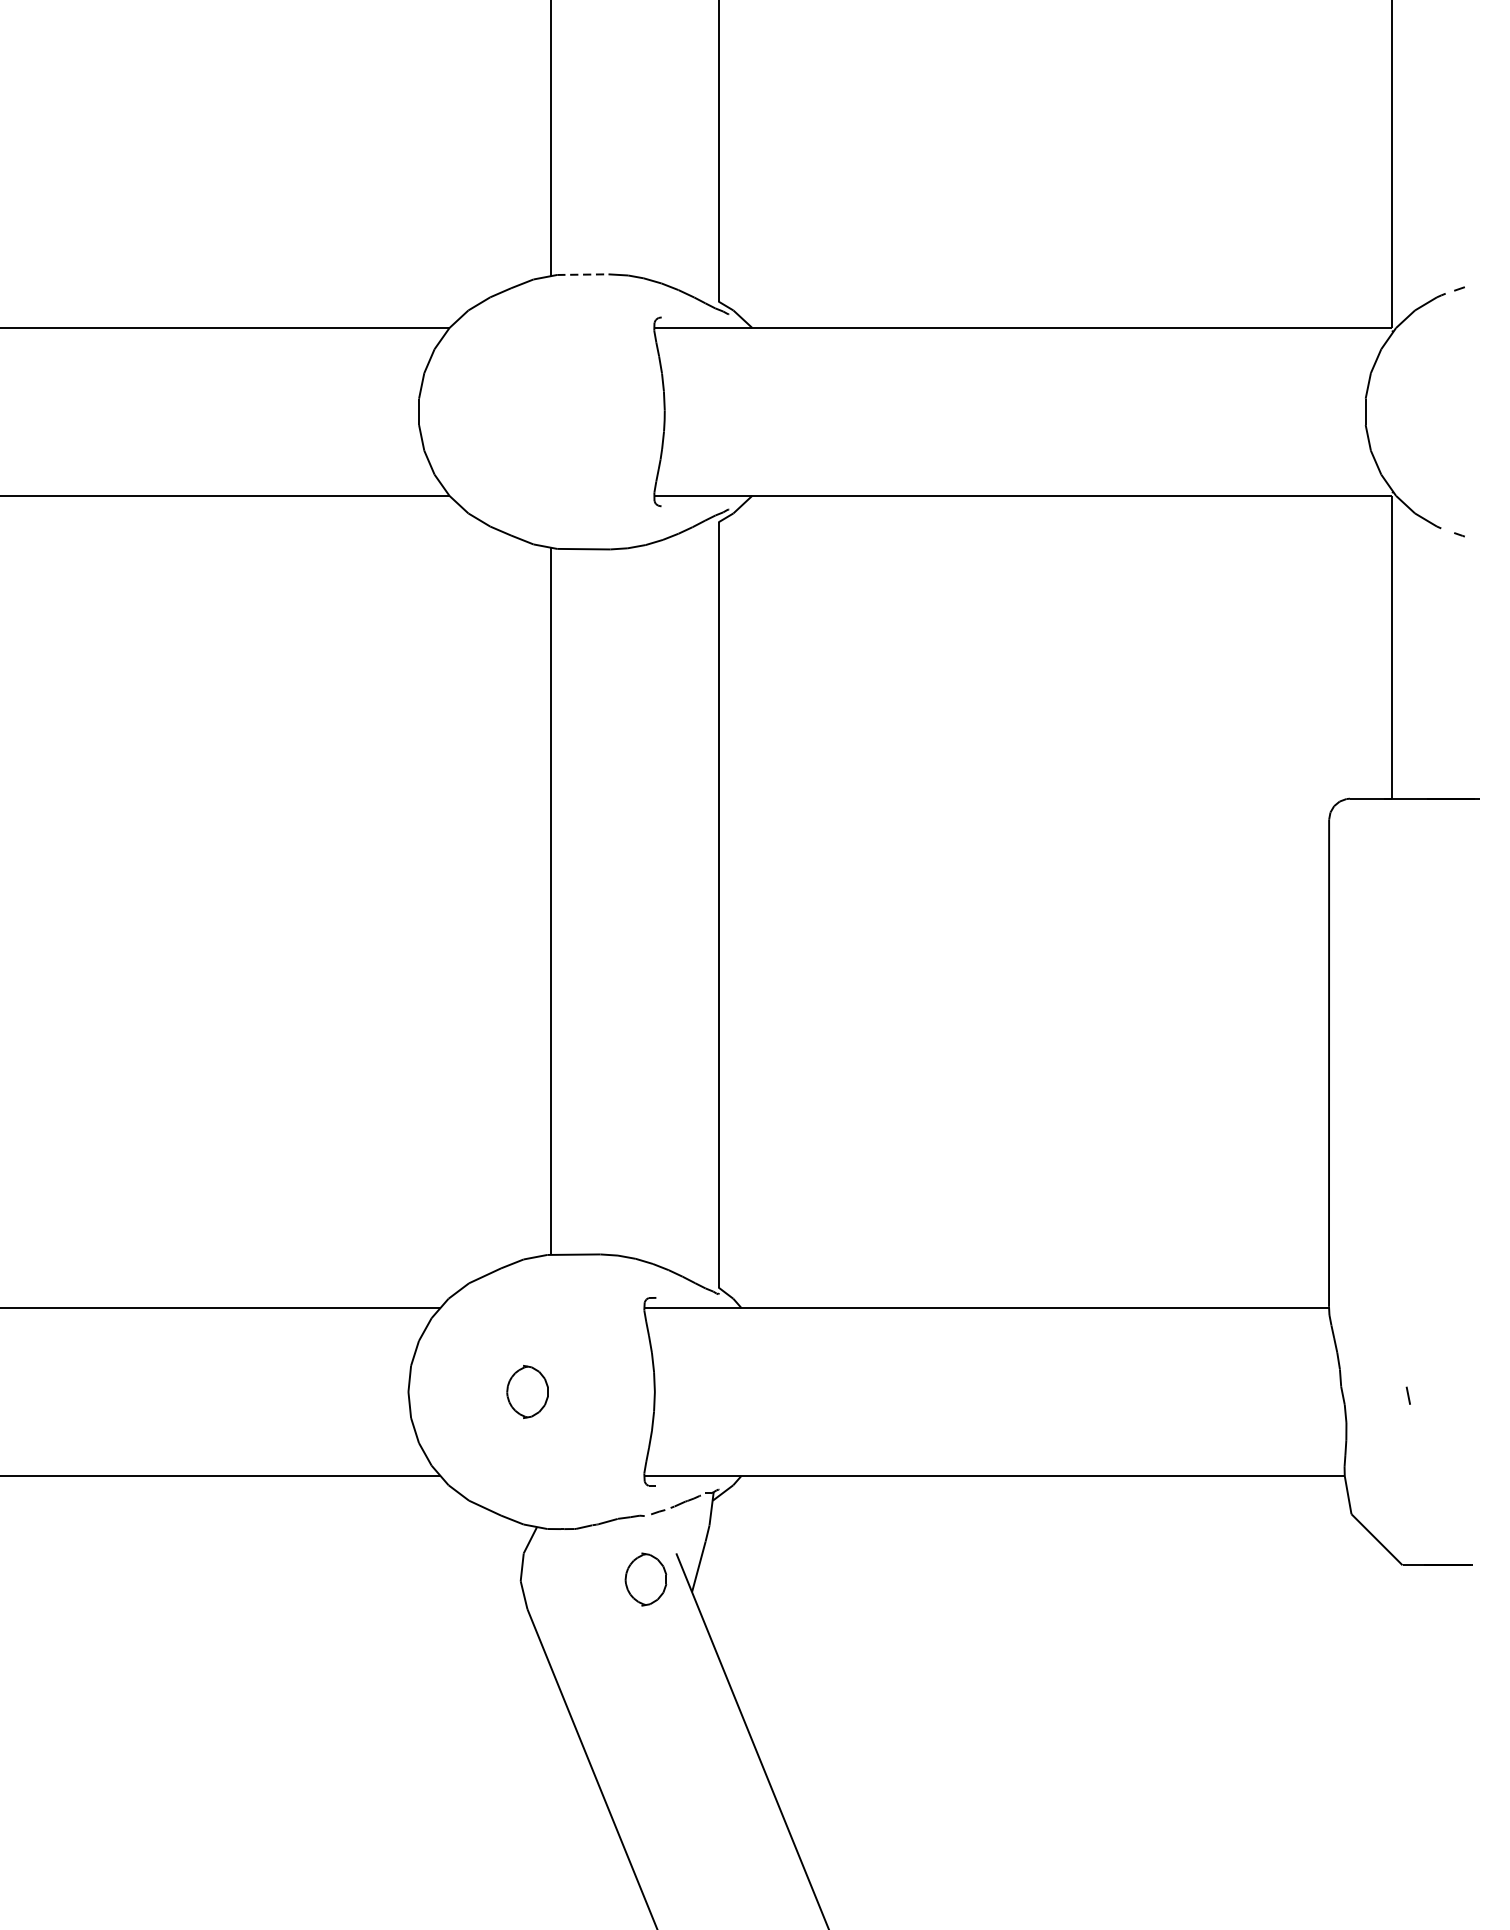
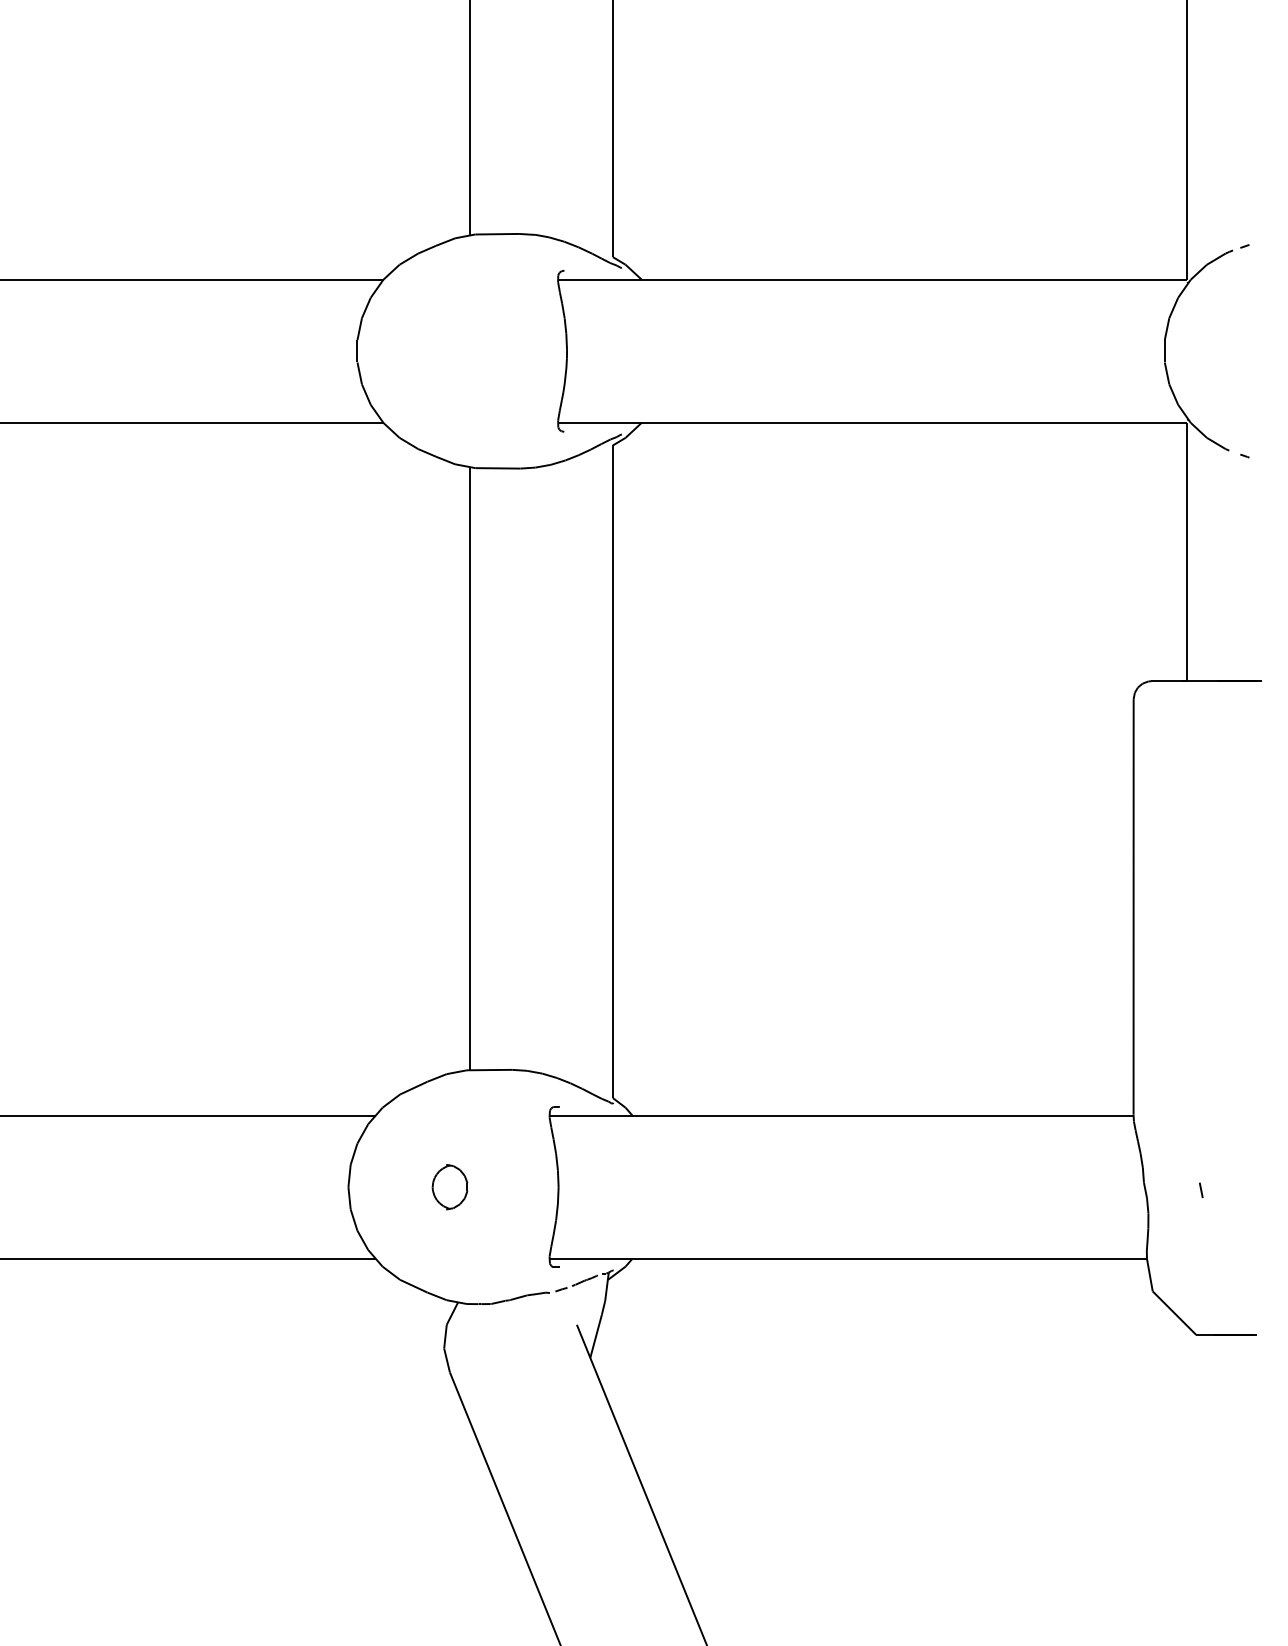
line: (583, 274) -> (497, 234), dashed -> solid
part: (645, 1579) -> (550, 1347), removed

